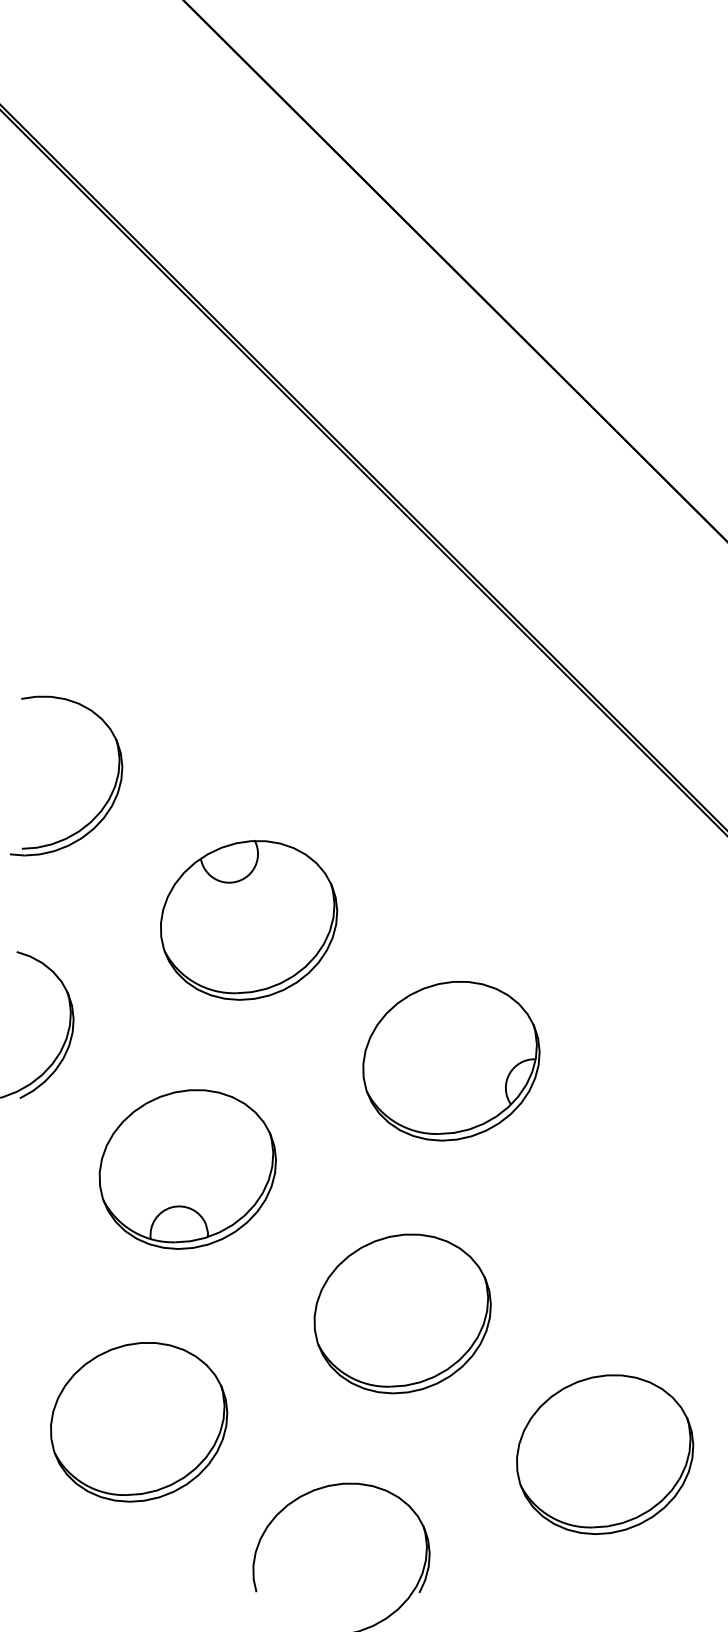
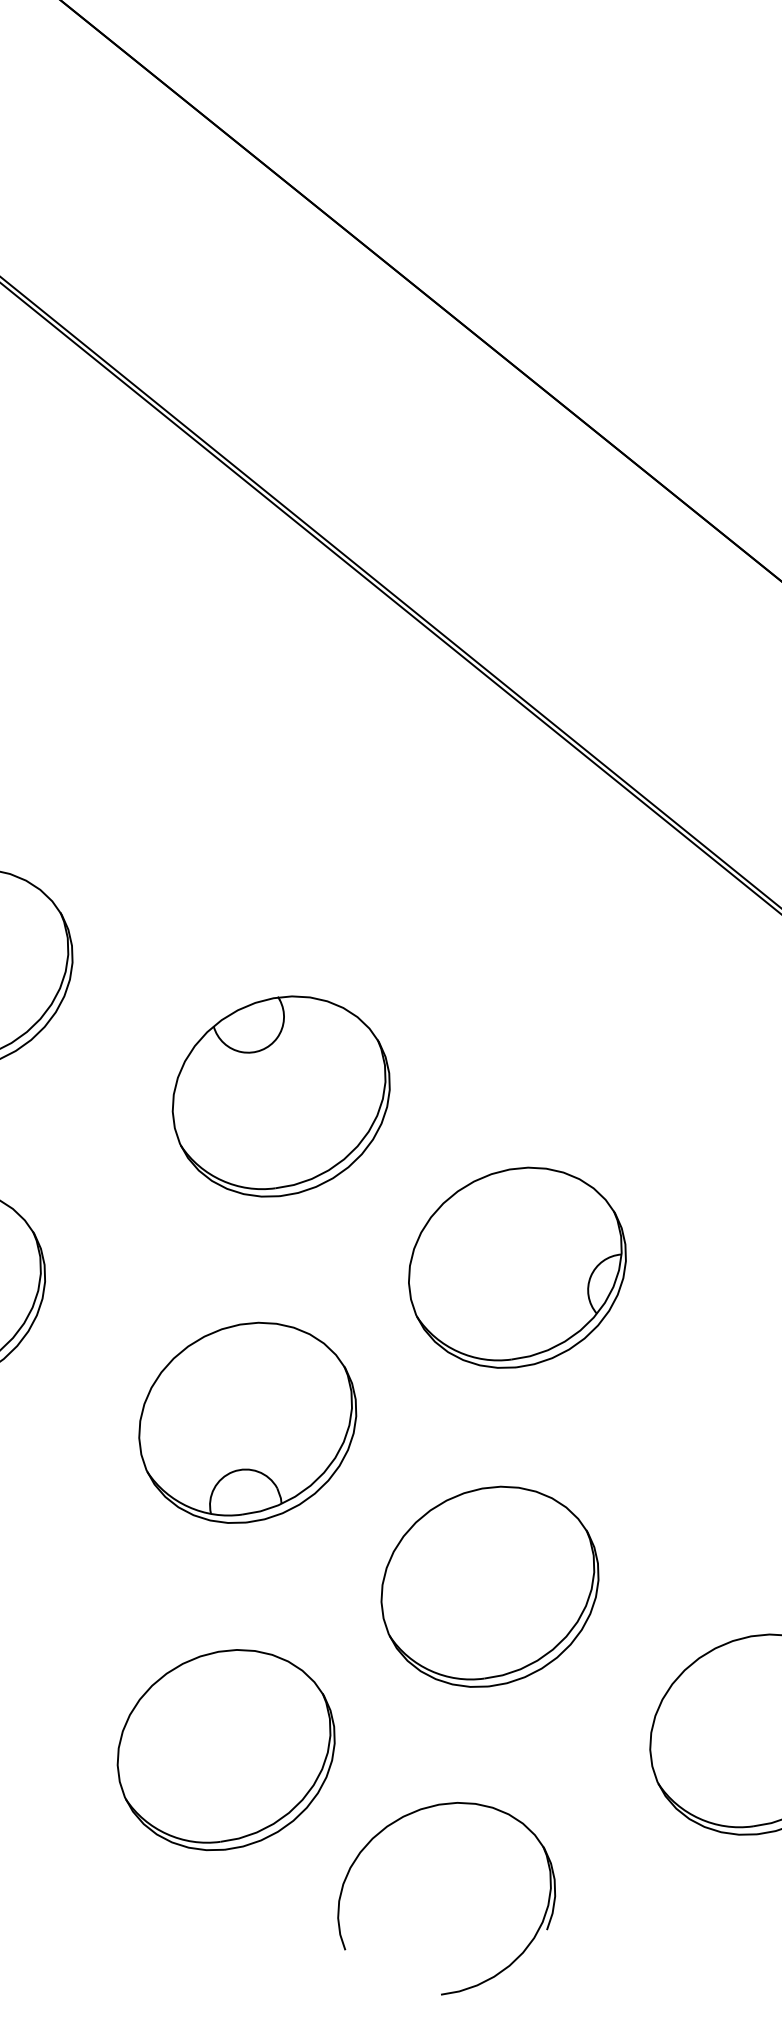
part: (249, 920) -> (281, 1096), moved
part: (187, 1169) -> (247, 1422), moved
part: (139, 1422) -> (226, 1750), moved

